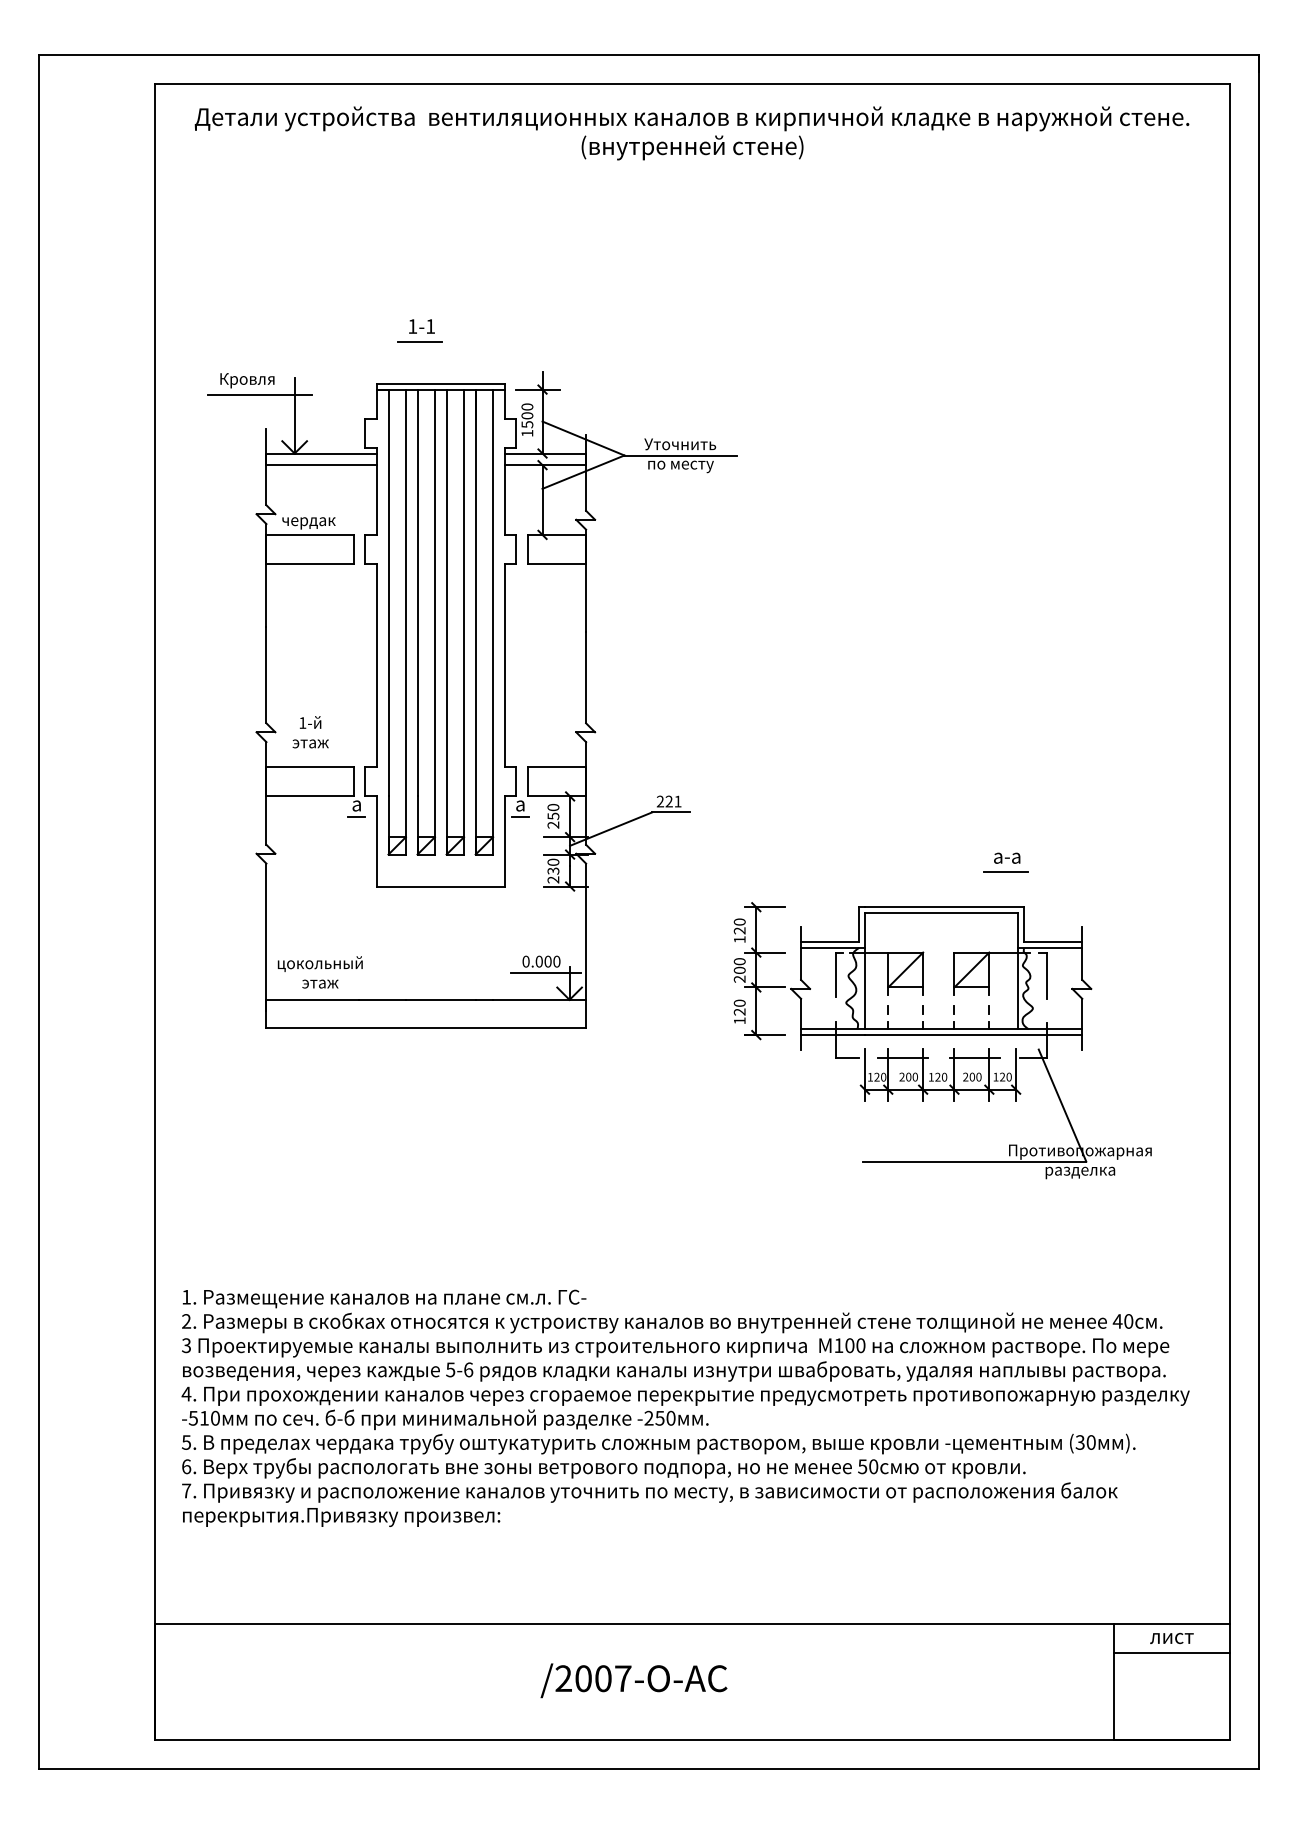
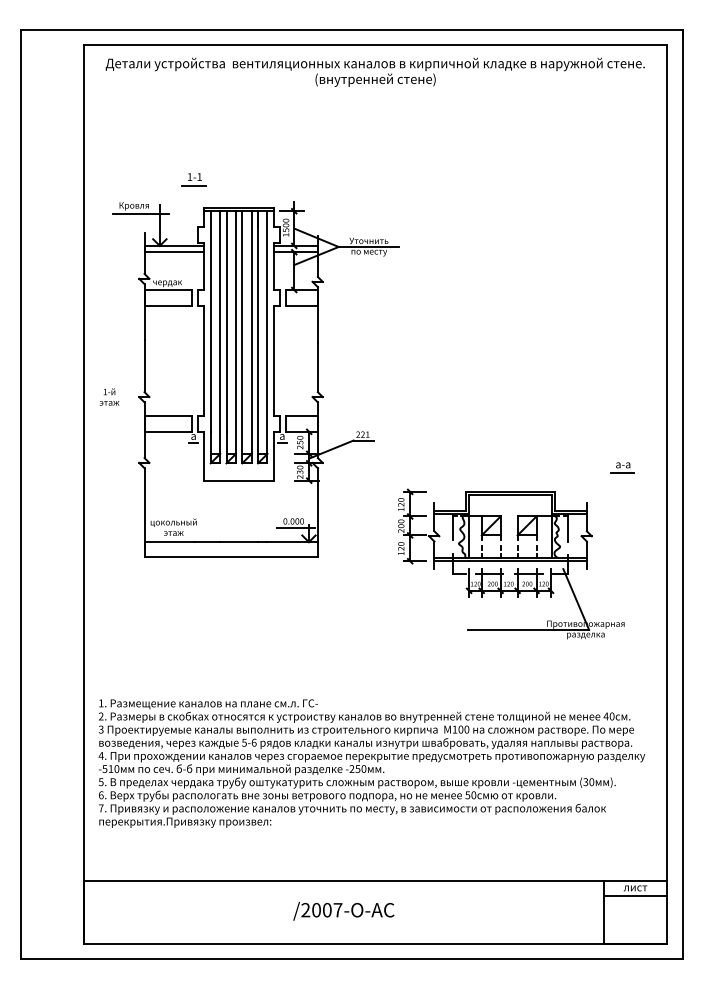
part: (419, 331) -> (193, 179), moved
text: (310, 731) -> (109, 396), moved
part: (1005, 862) -> (622, 467), moved

